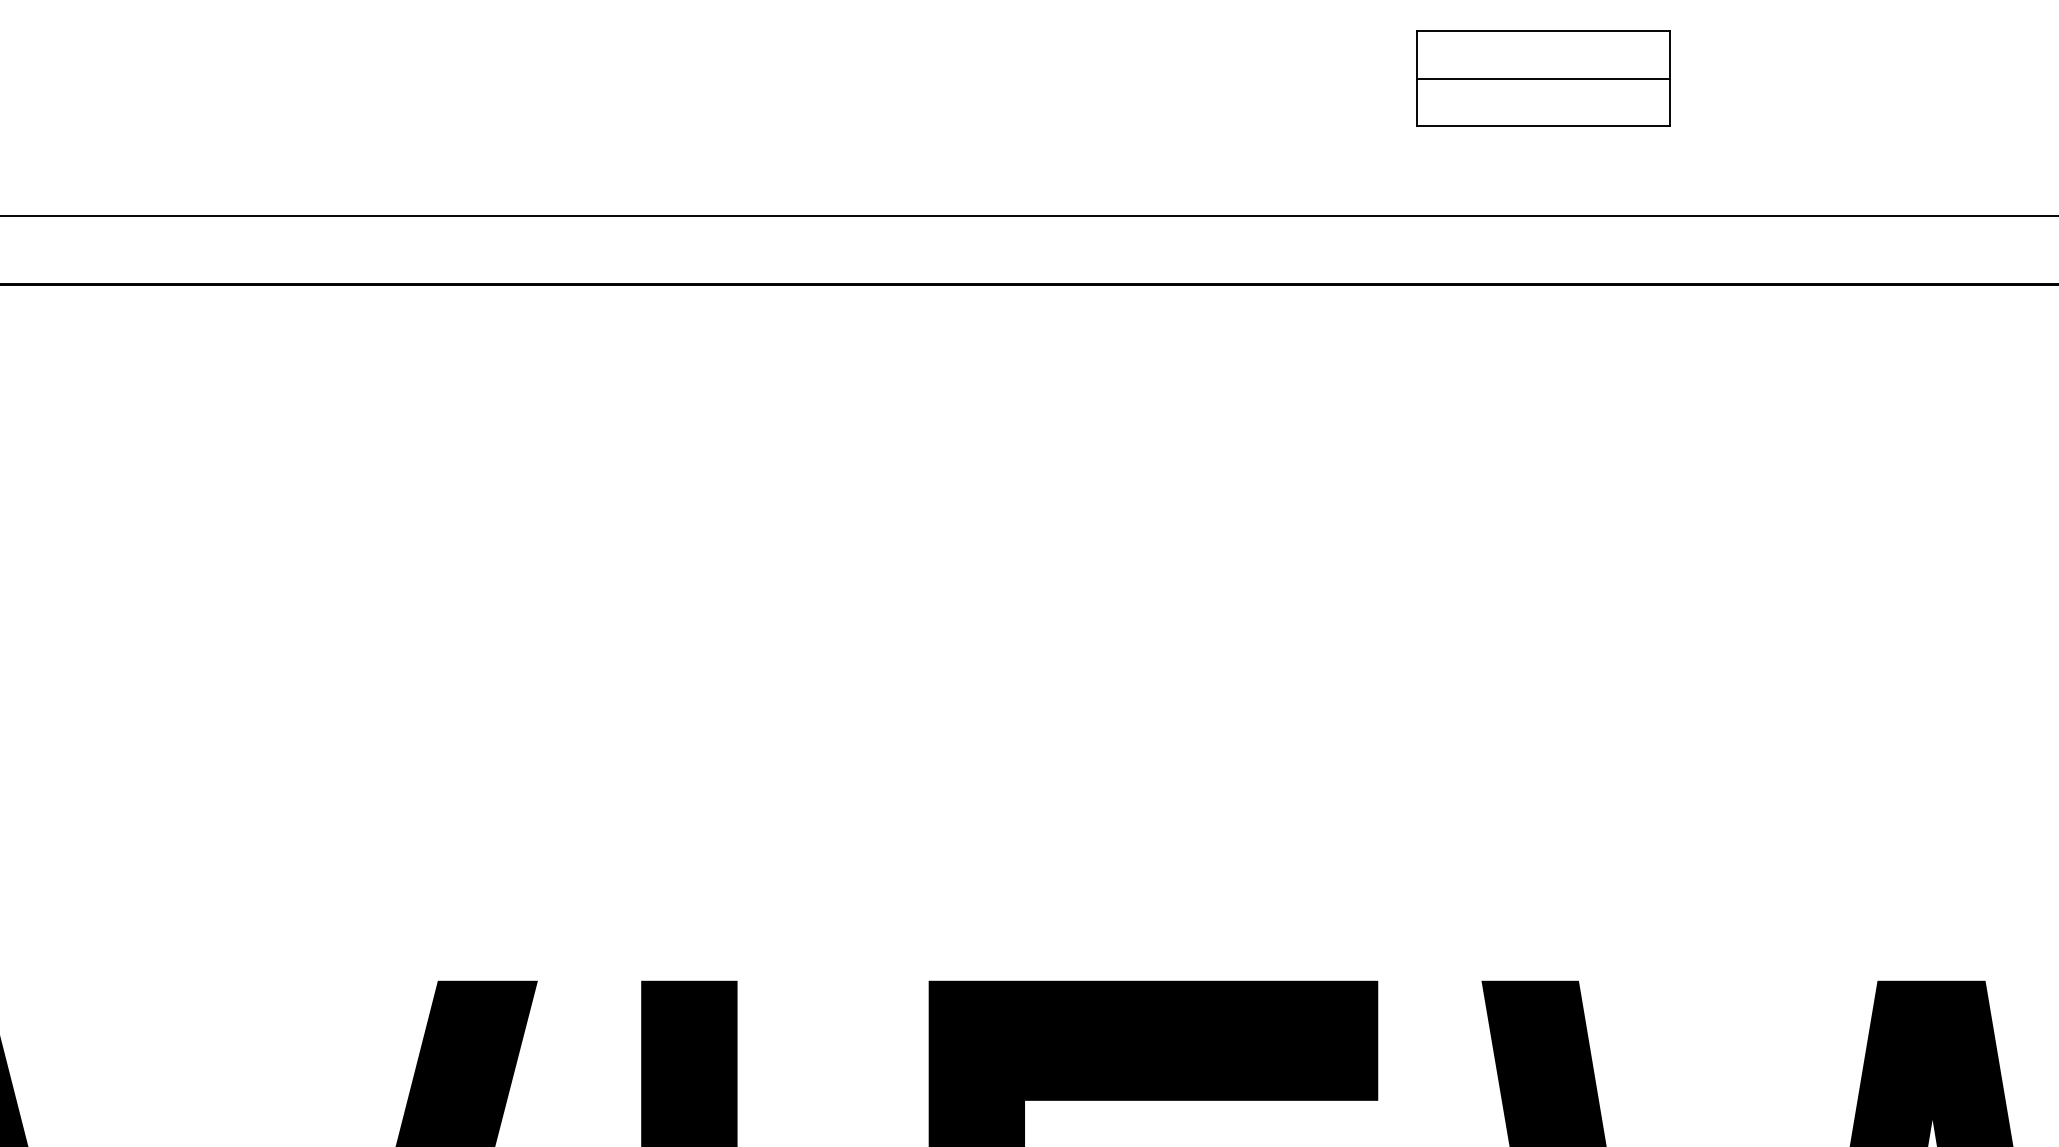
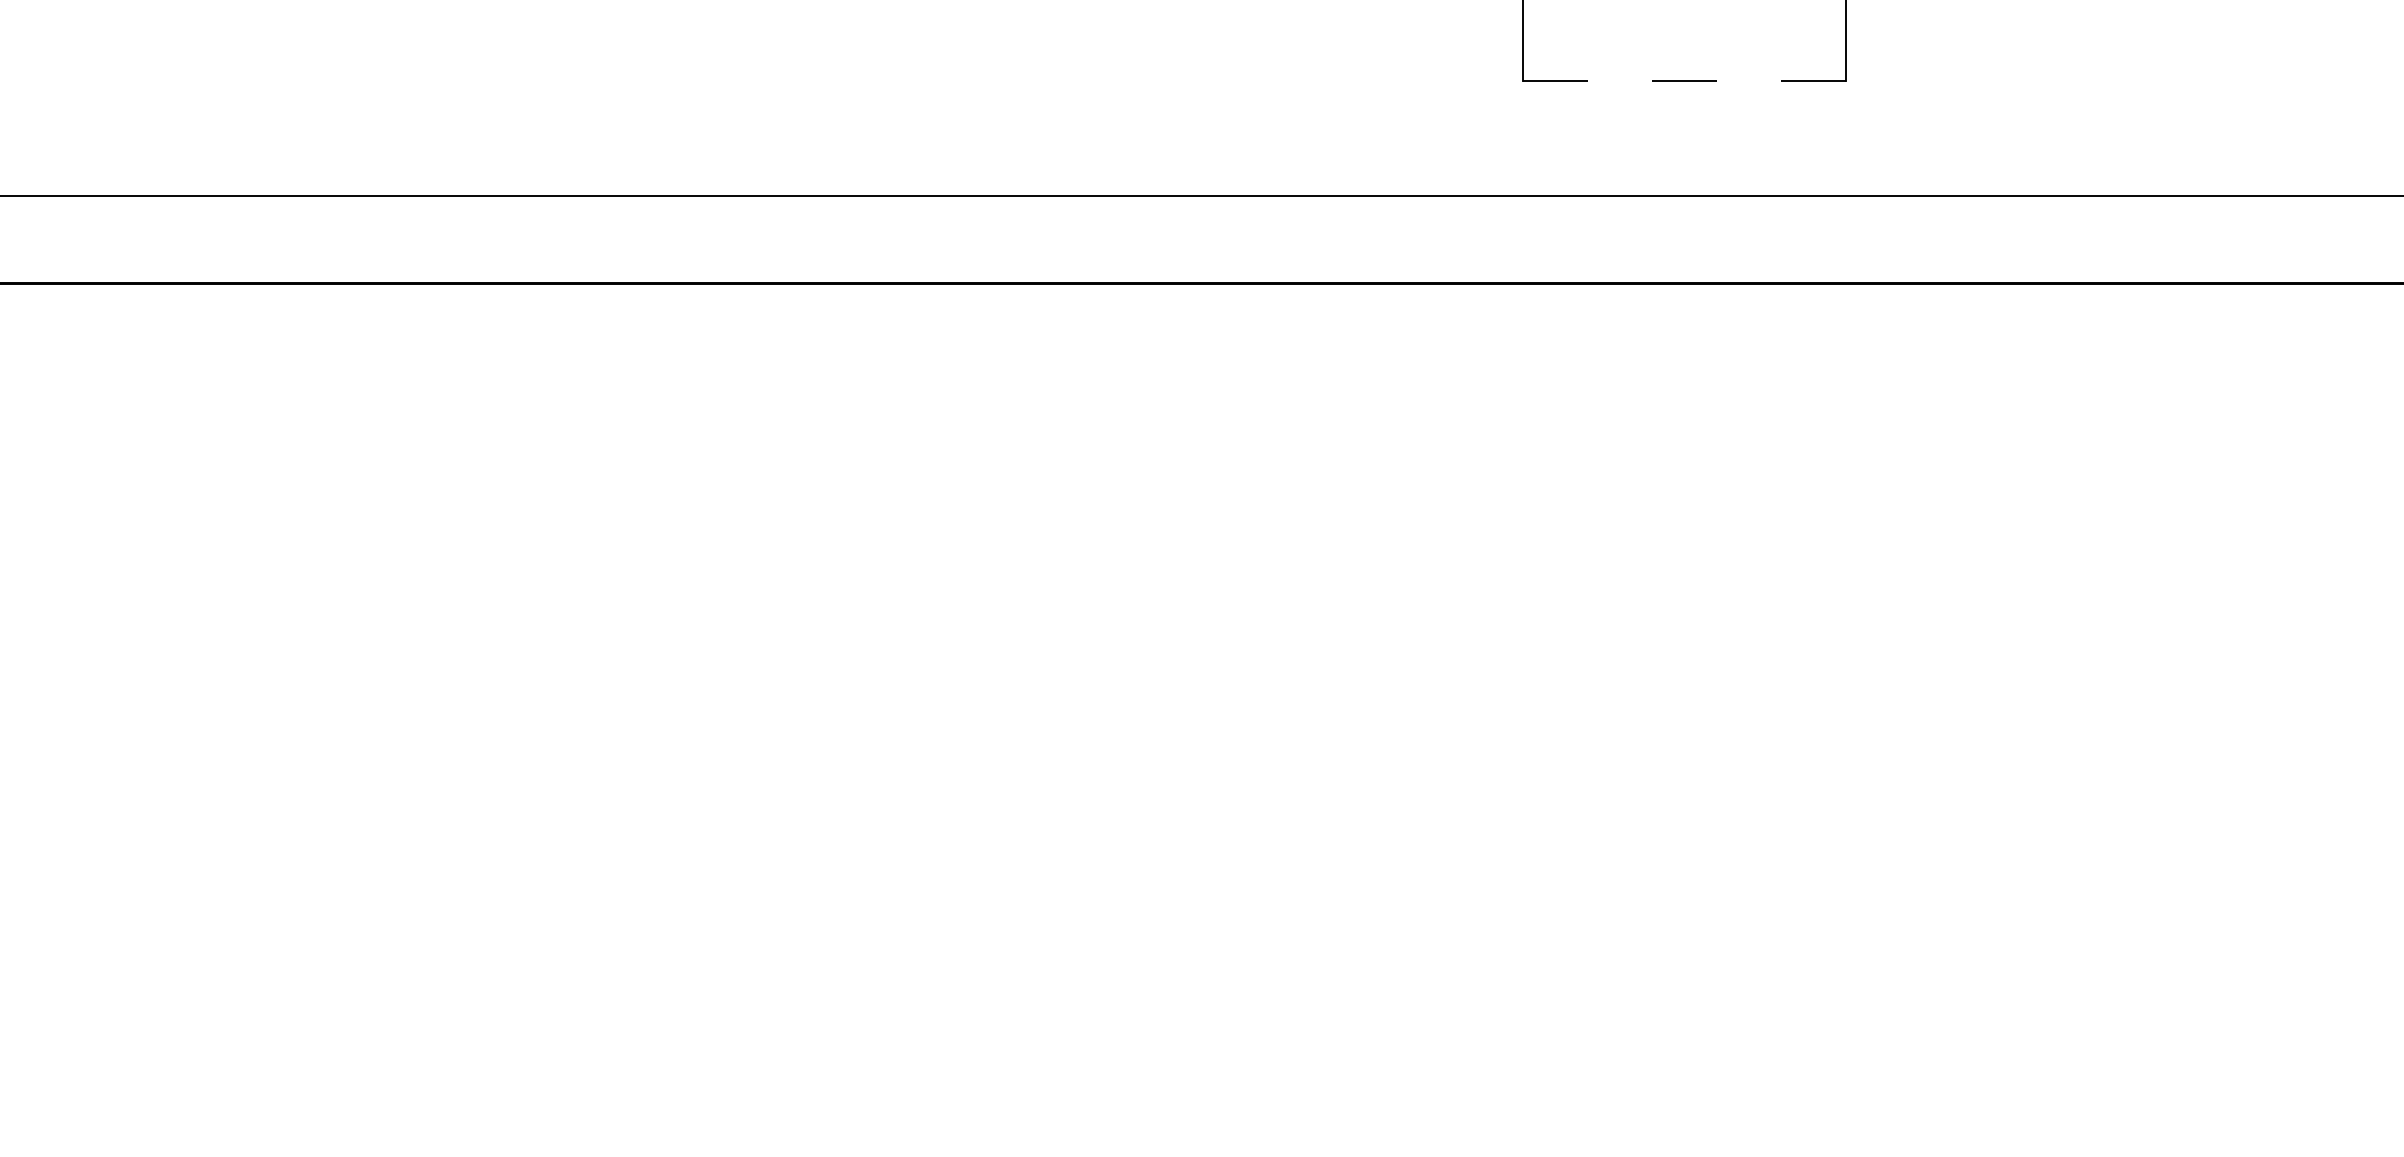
line: (1543, 78) -> (1684, 20), removed
line: (1544, 126) -> (1685, 81), solid -> dashed

